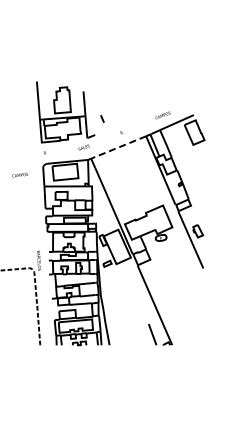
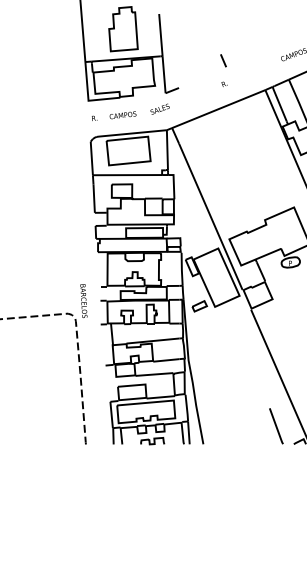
line: (102, 118) -> (223, 59), moved
line: (118, 147) -> (218, 109), dashed -> solid
text: (19, 174) -> (121, 114), moved

